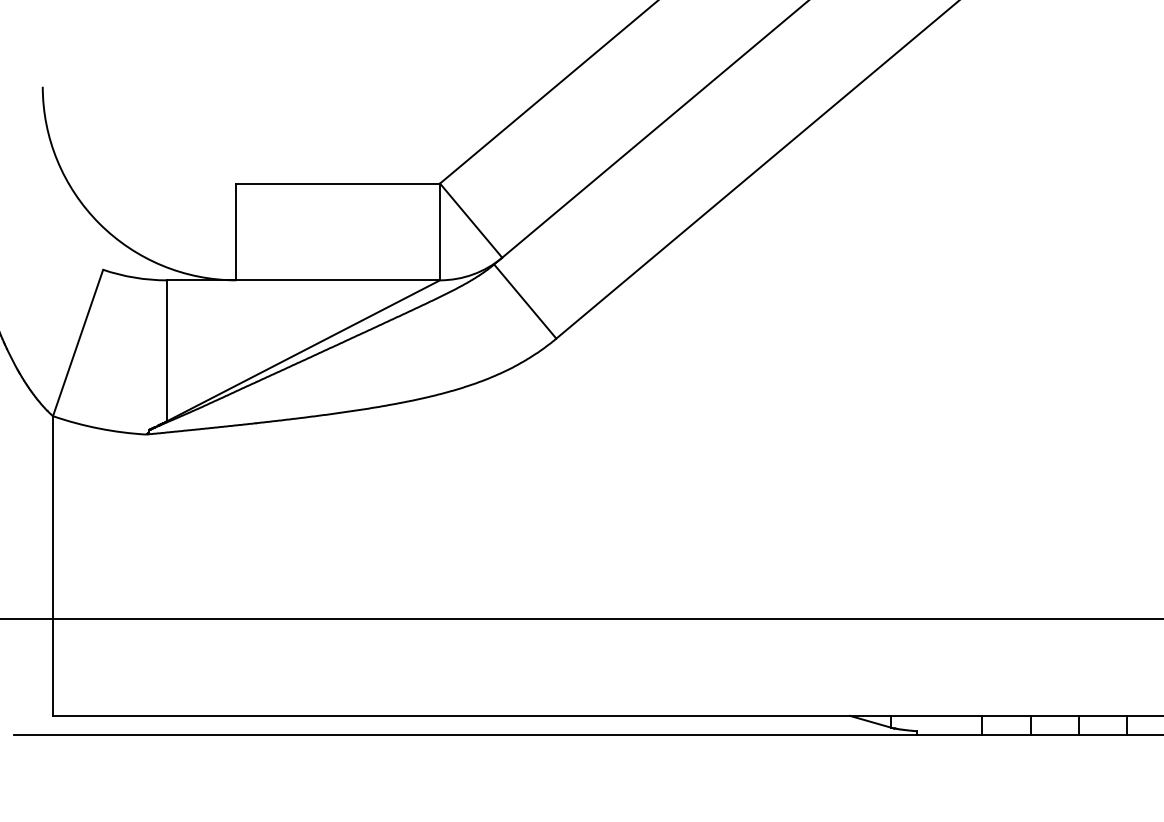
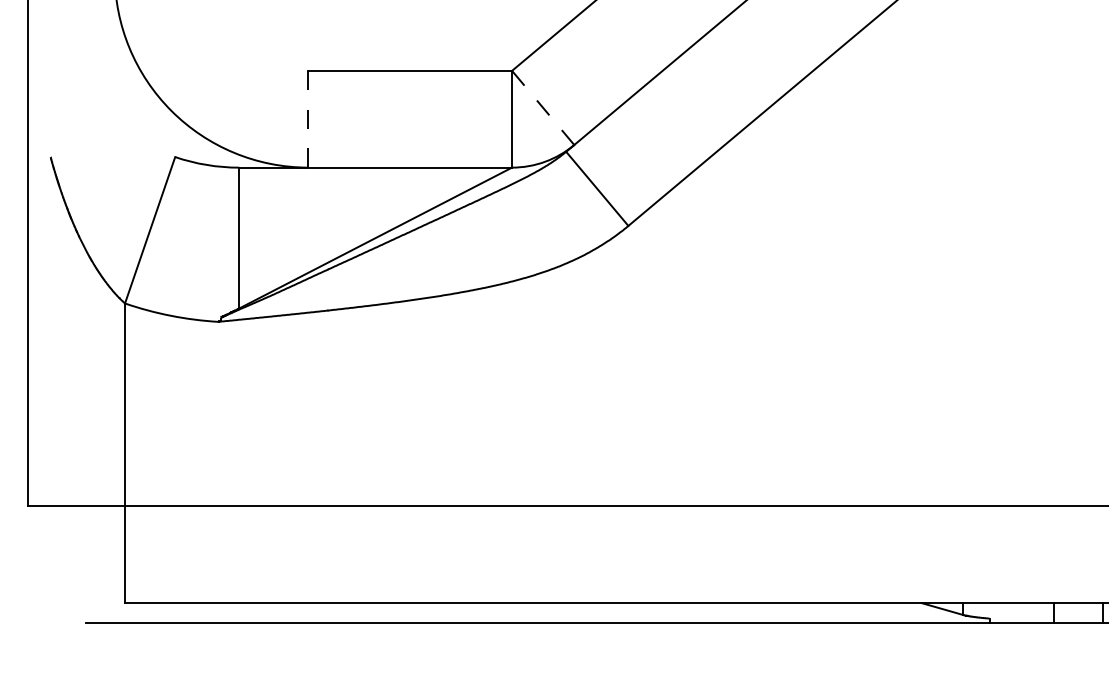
line: (471, 221) -> (543, 108), solid -> dashed
line: (236, 231) -> (308, 118), solid -> dashed

